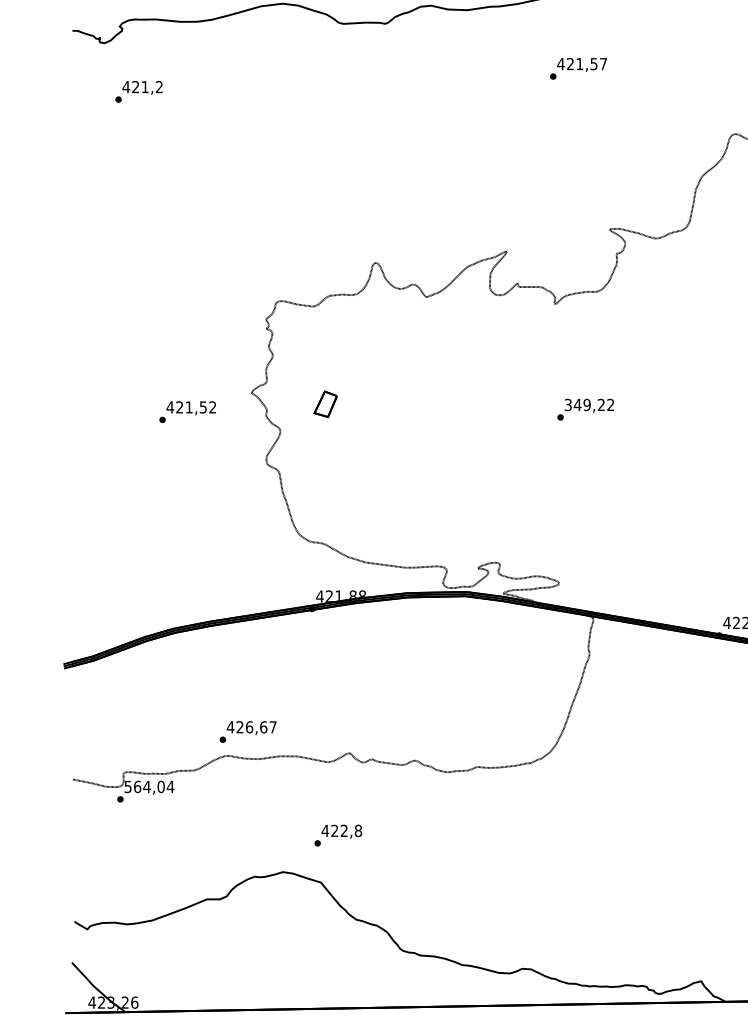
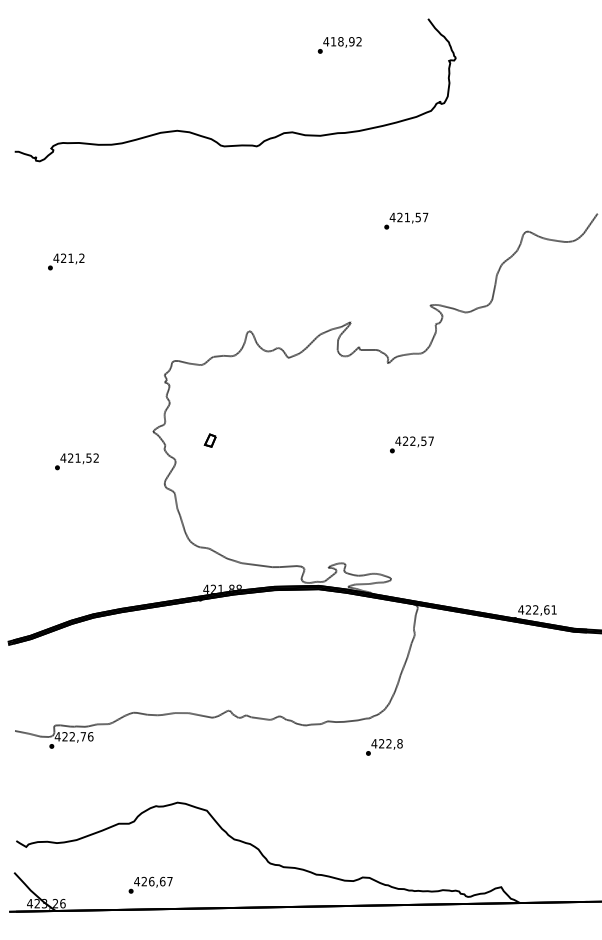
text: (578, 67) -> (406, 220), moved
text: (139, 91) -> (66, 261), moved
part: (324, 404) -> (209, 440), size x0.62
text: (589, 404) -> (414, 440), 349,22 -> 422,57
text: (187, 411) -> (76, 461), moved
text: (247, 731) -> (150, 884), moved
text: (148, 786) -> (73, 736), 564,04 -> 422,76
text: (338, 835) -> (384, 747), moved

